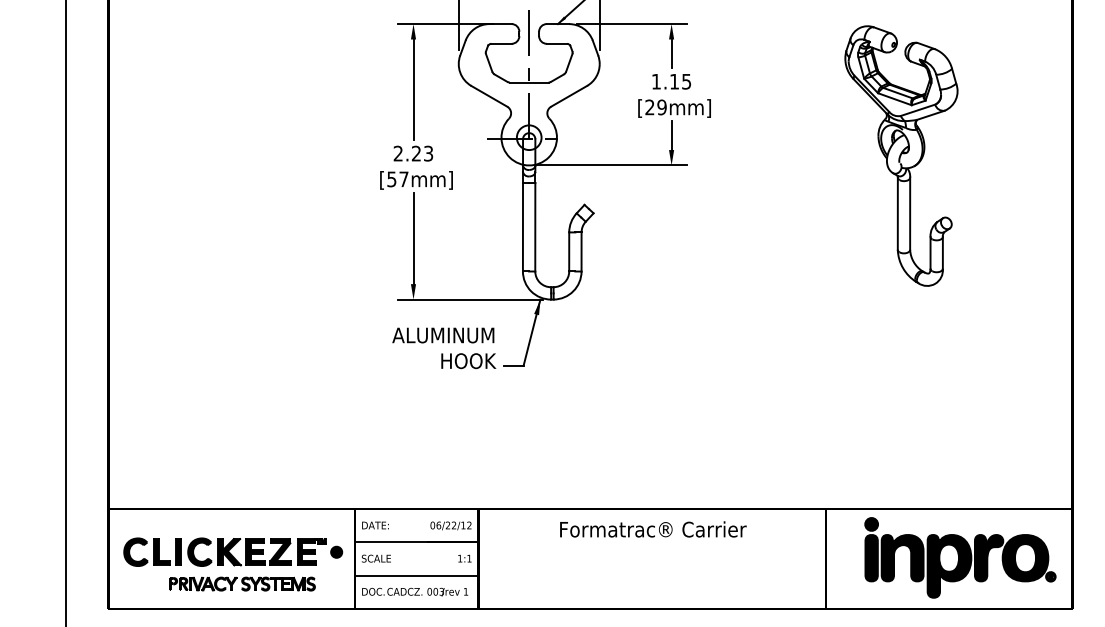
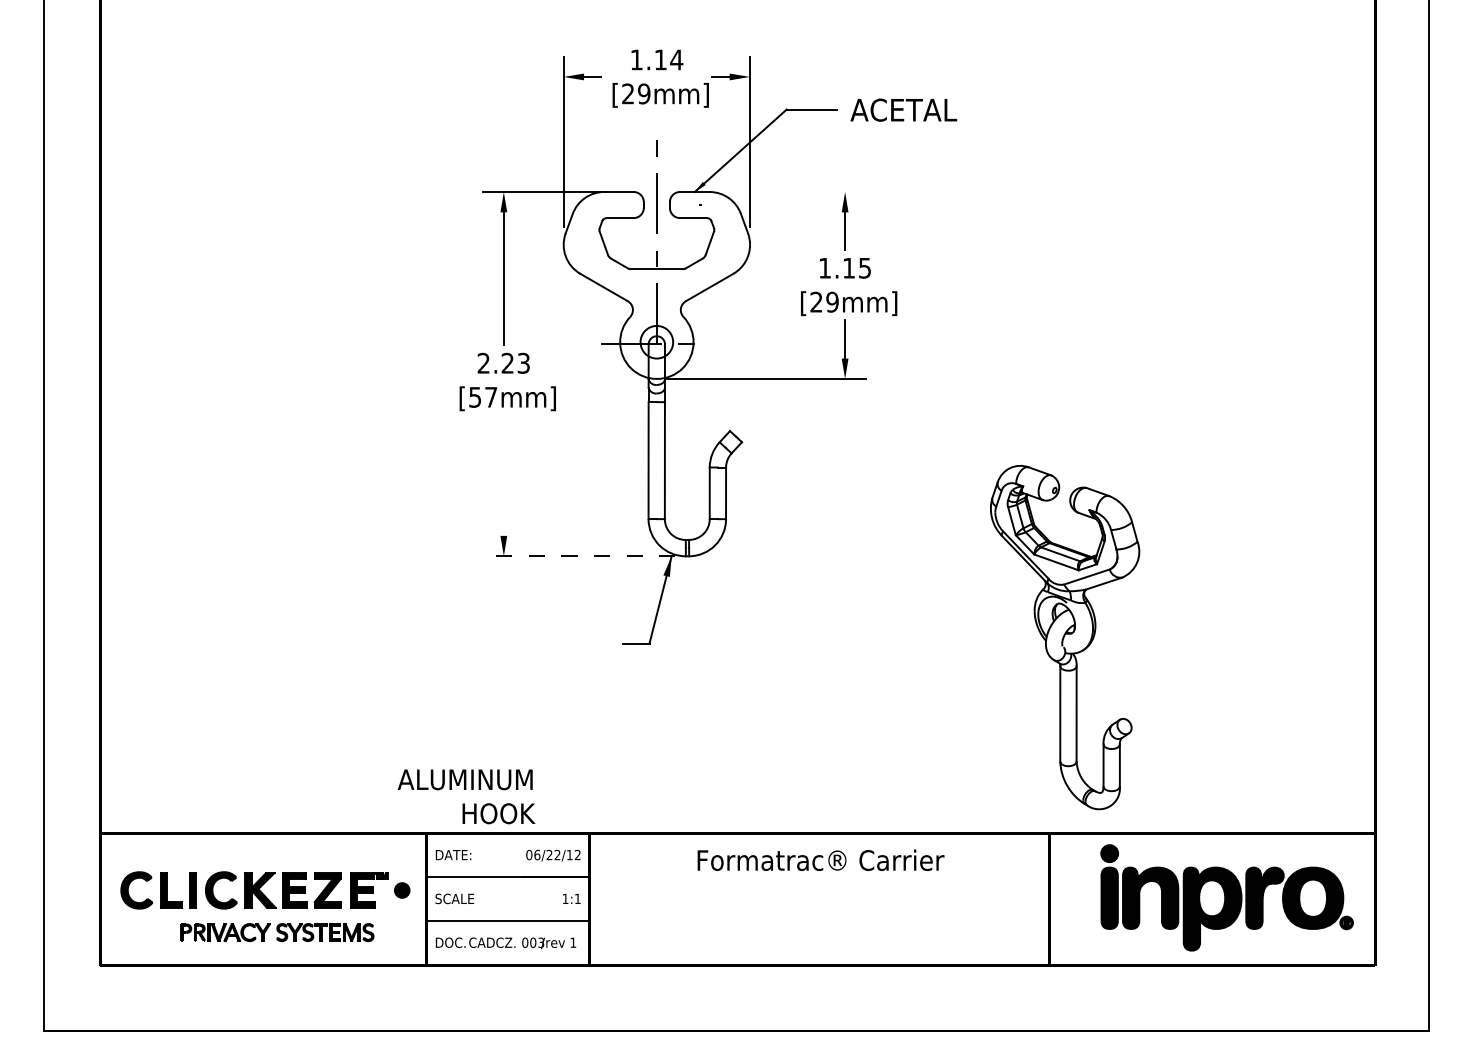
line: (631, 23) -> (792, 191), removed
part: (901, 156) -> (1065, 637), moved
line: (413, 238) -> (503, 475), removed
line: (469, 299) -> (578, 556), solid -> dashed
text: (444, 348) -> (466, 796), moved

